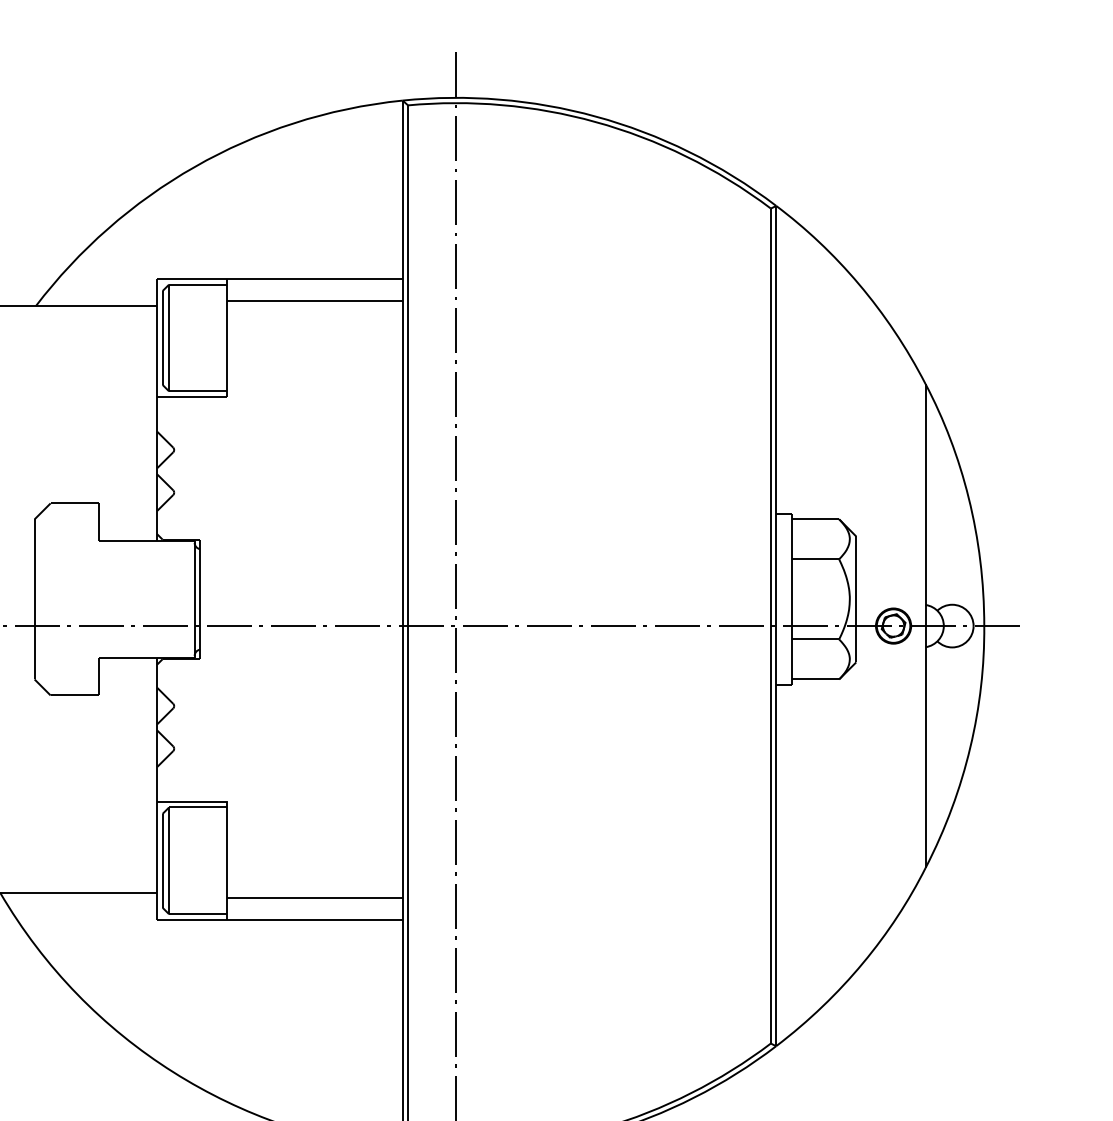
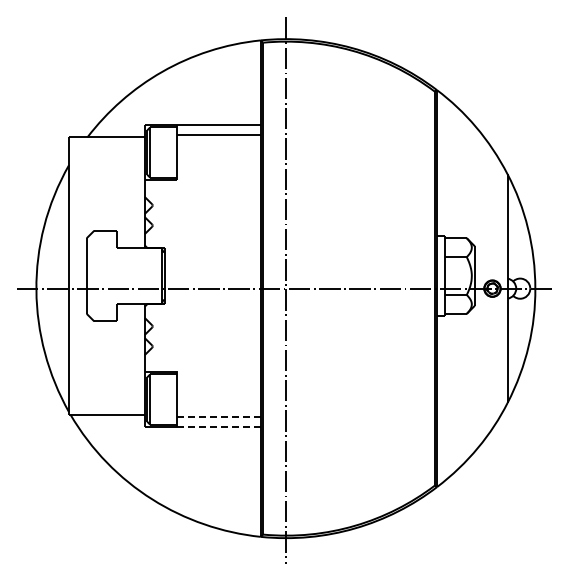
line: (315, 896) -> (219, 416), solid -> dashed
line: (315, 919) -> (219, 427), solid -> dashed

